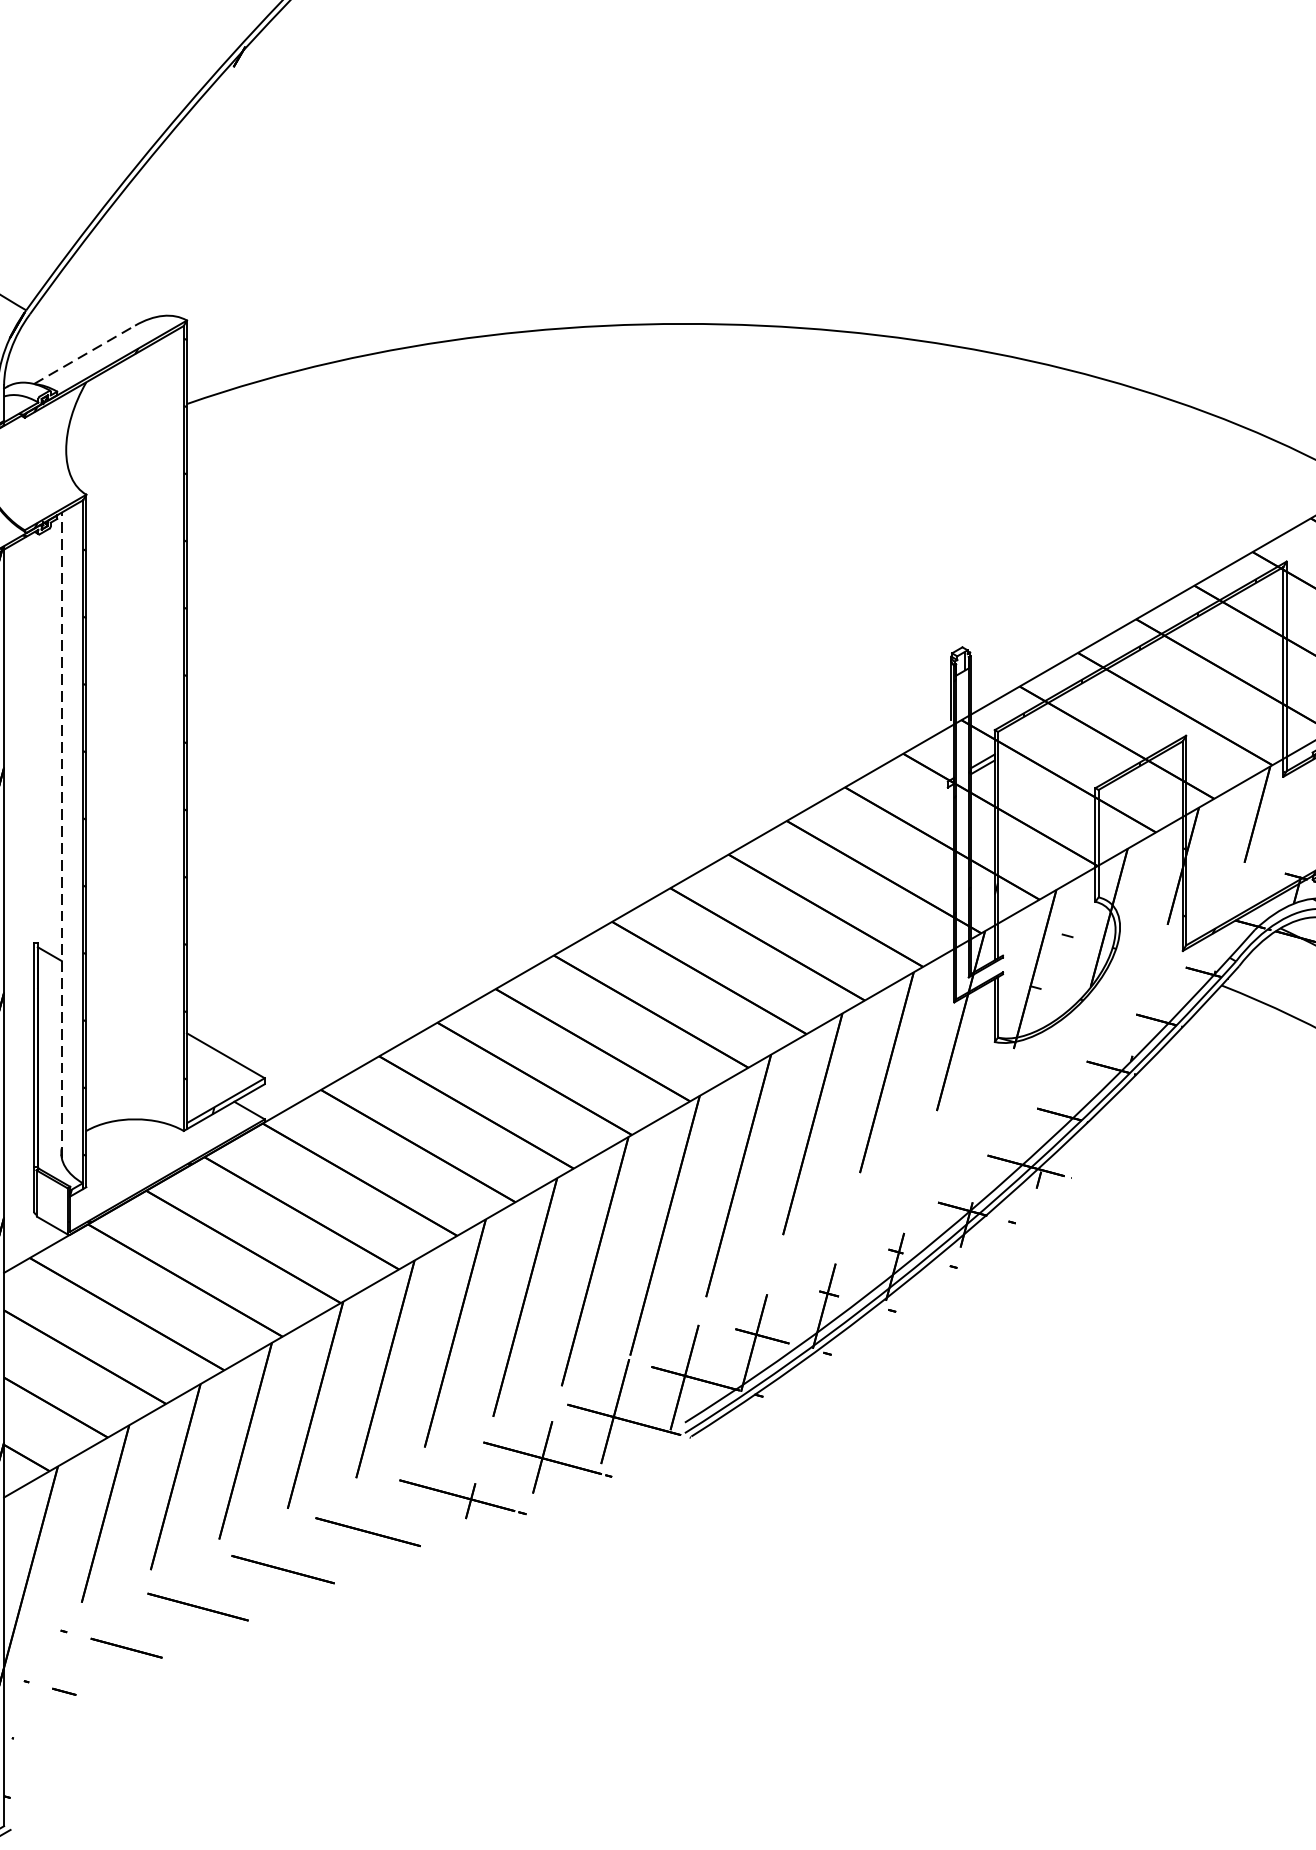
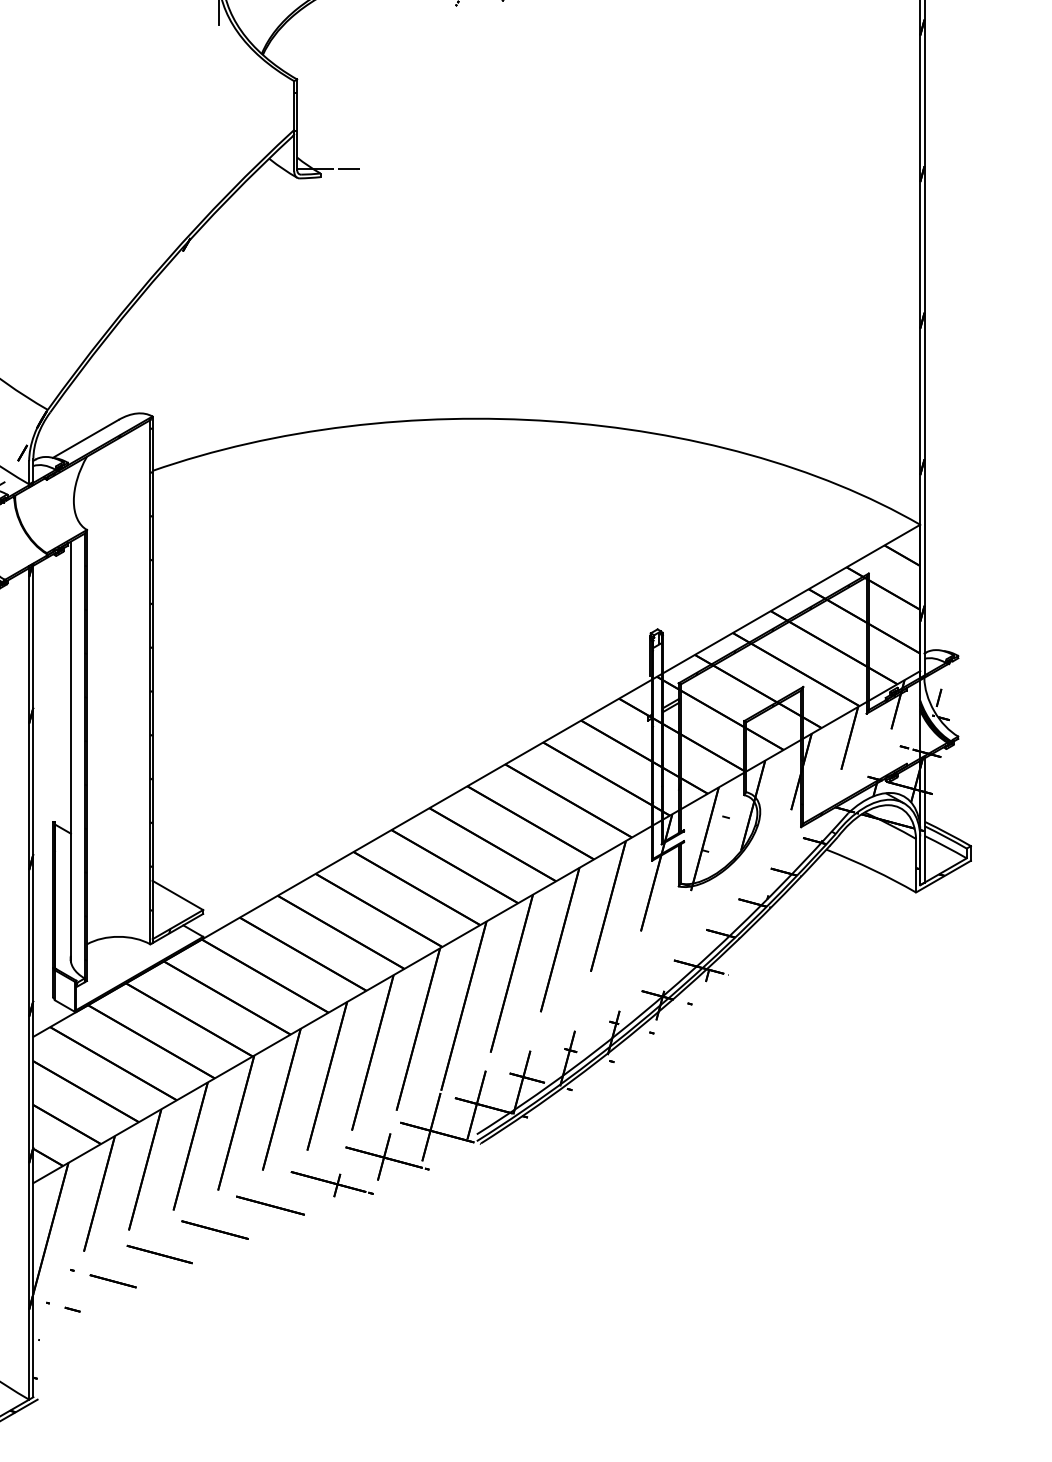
line: (84, 354) -> (85, 438), dashed -> solid
line: (61, 834) -> (70, 751), dashed -> solid

